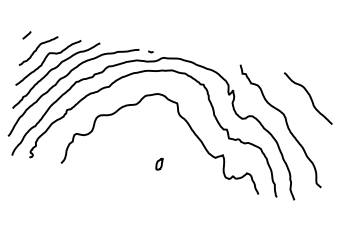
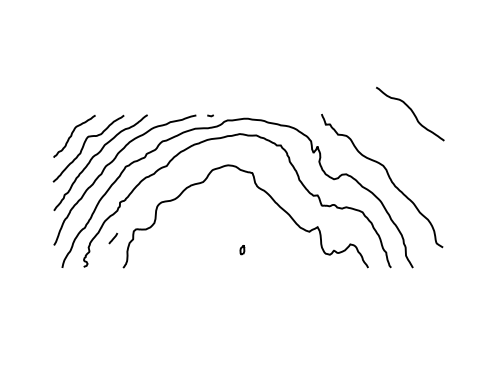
curve: (27, 35) -> (113, 238), moved
curve: (309, 97) -> (411, 112), moved
part: (159, 163) -> (242, 249), size x0.6

